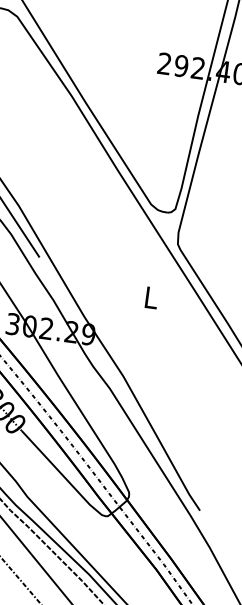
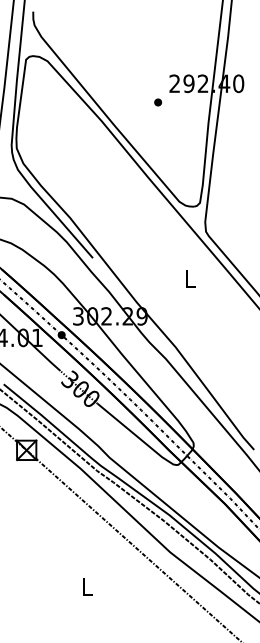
part: (142, 83) -> (158, 102), added

